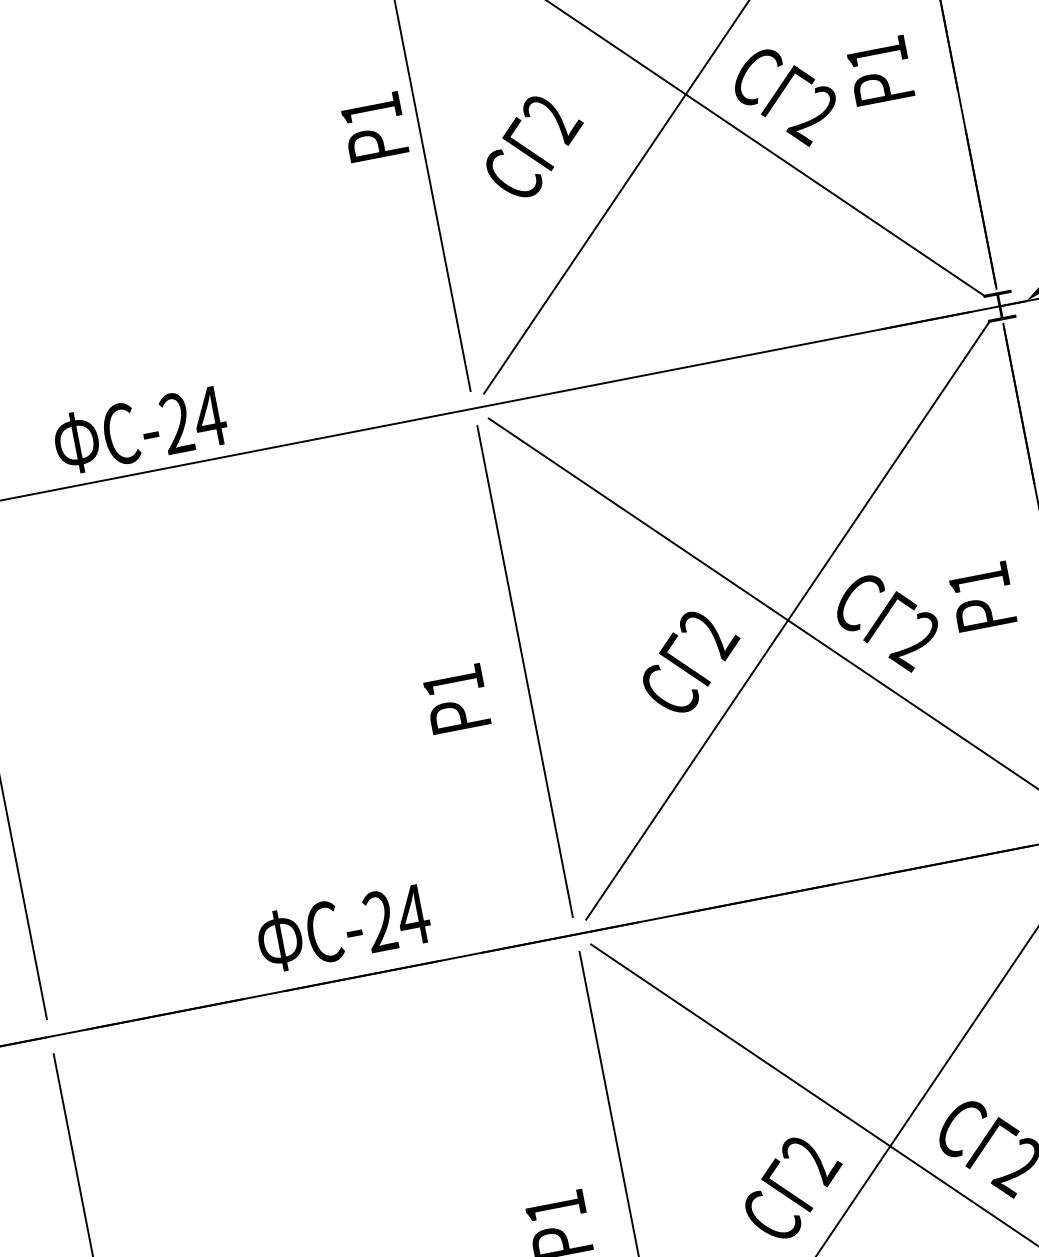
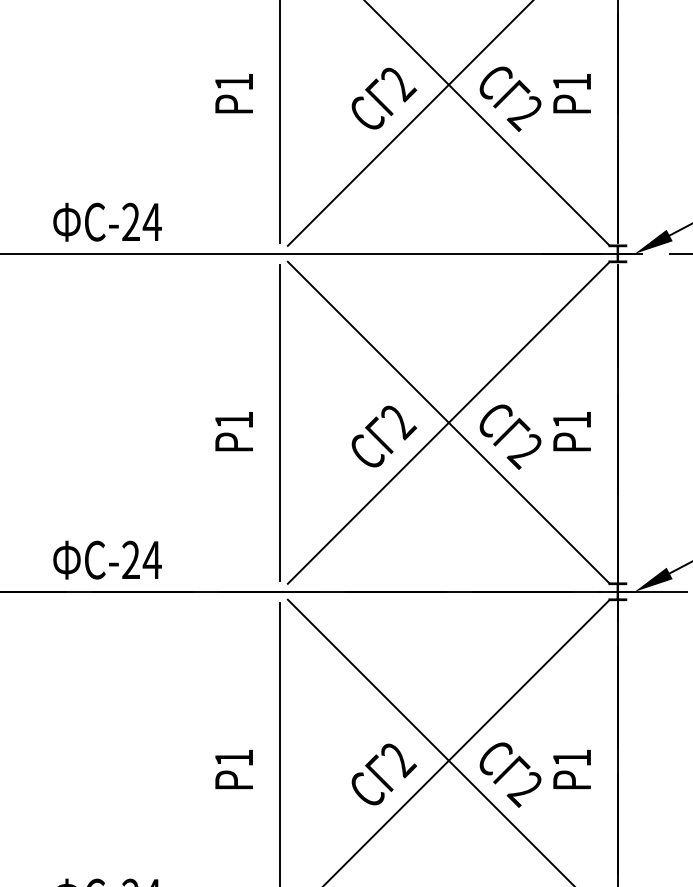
text: (373, 127) -> (233, 93), moved
text: (535, 145) -> (384, 98), moved
text: (139, 429) -> (107, 221), moved
text: (343, 927) -> (107, 559), moved

